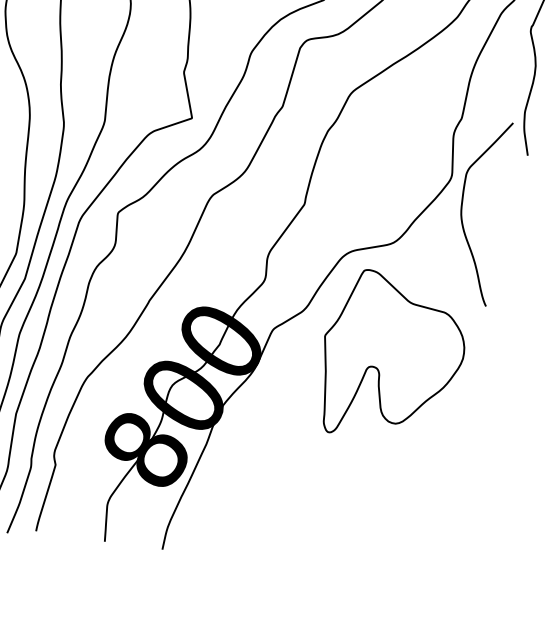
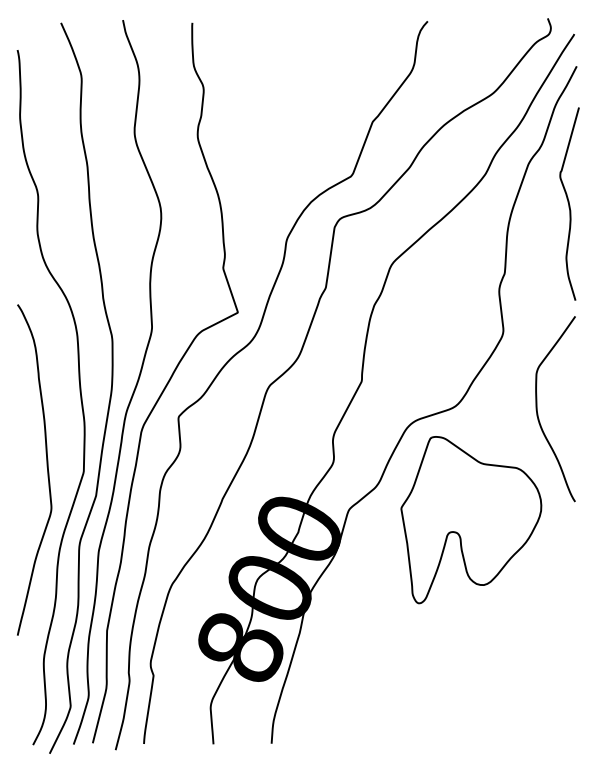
curve: (462, 213) -> (538, 413), moved

